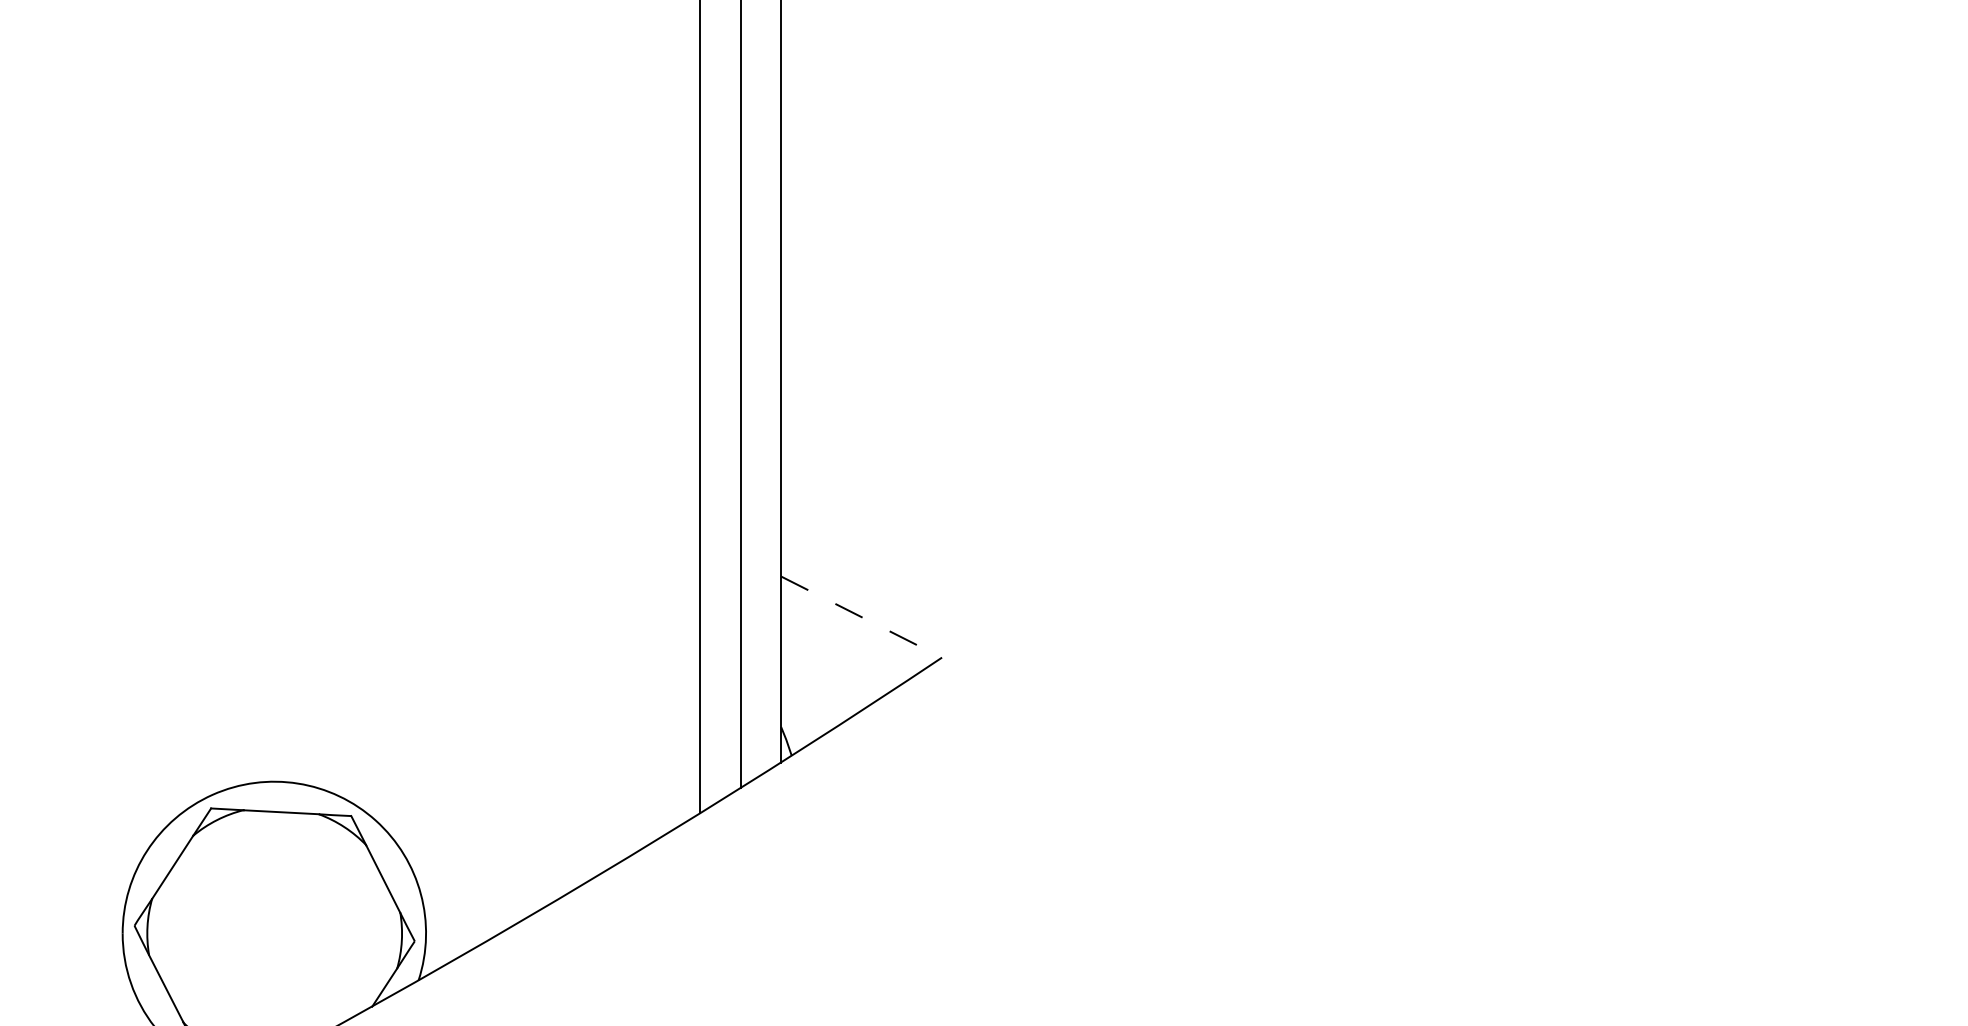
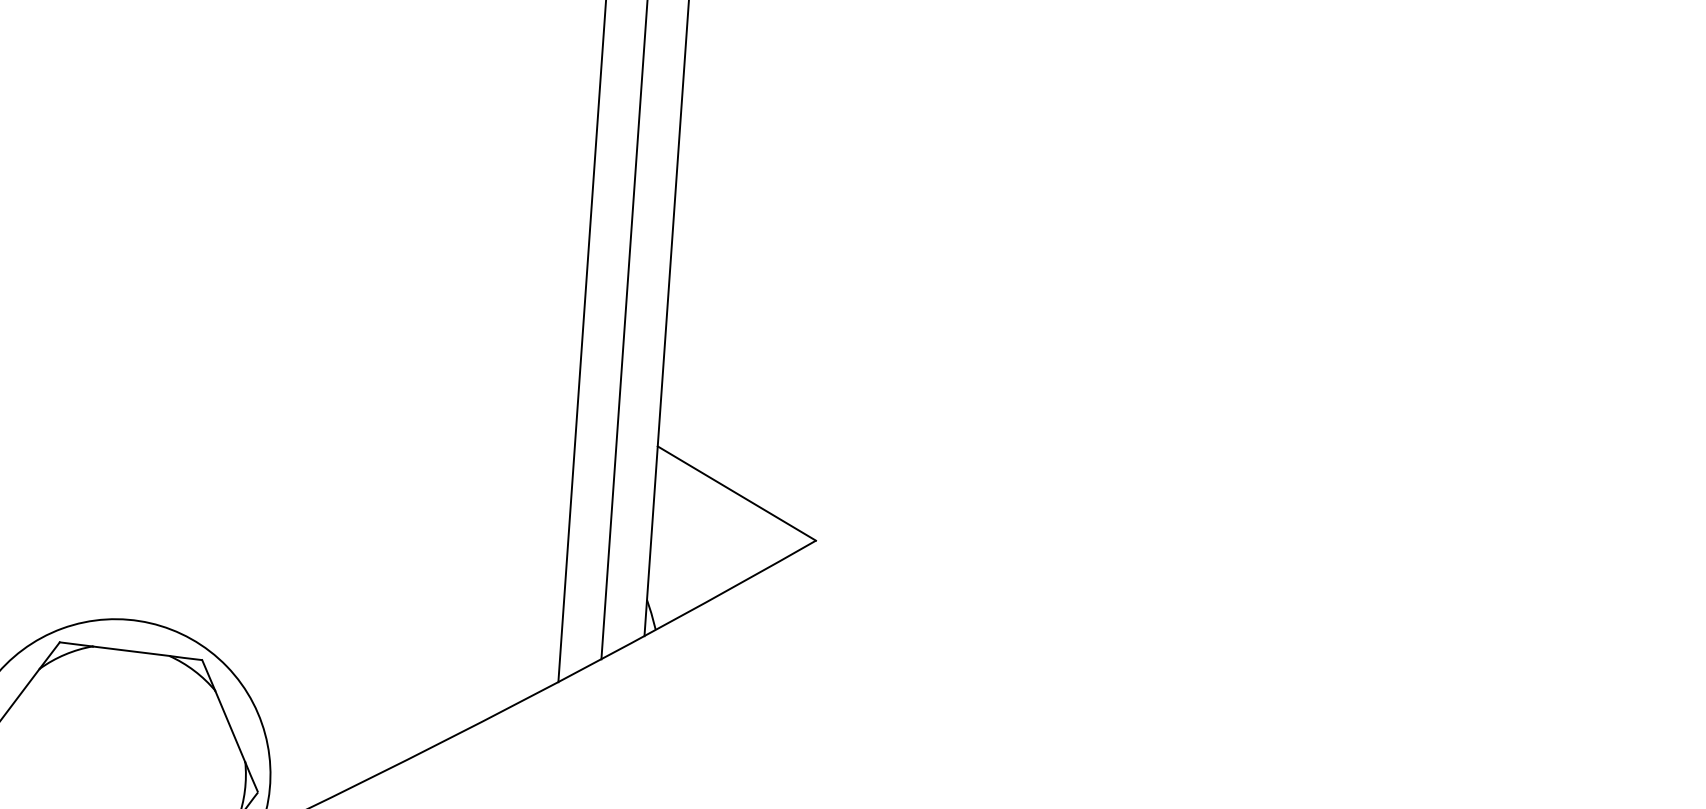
line: (861, 617) -> (736, 493), dashed -> solid

